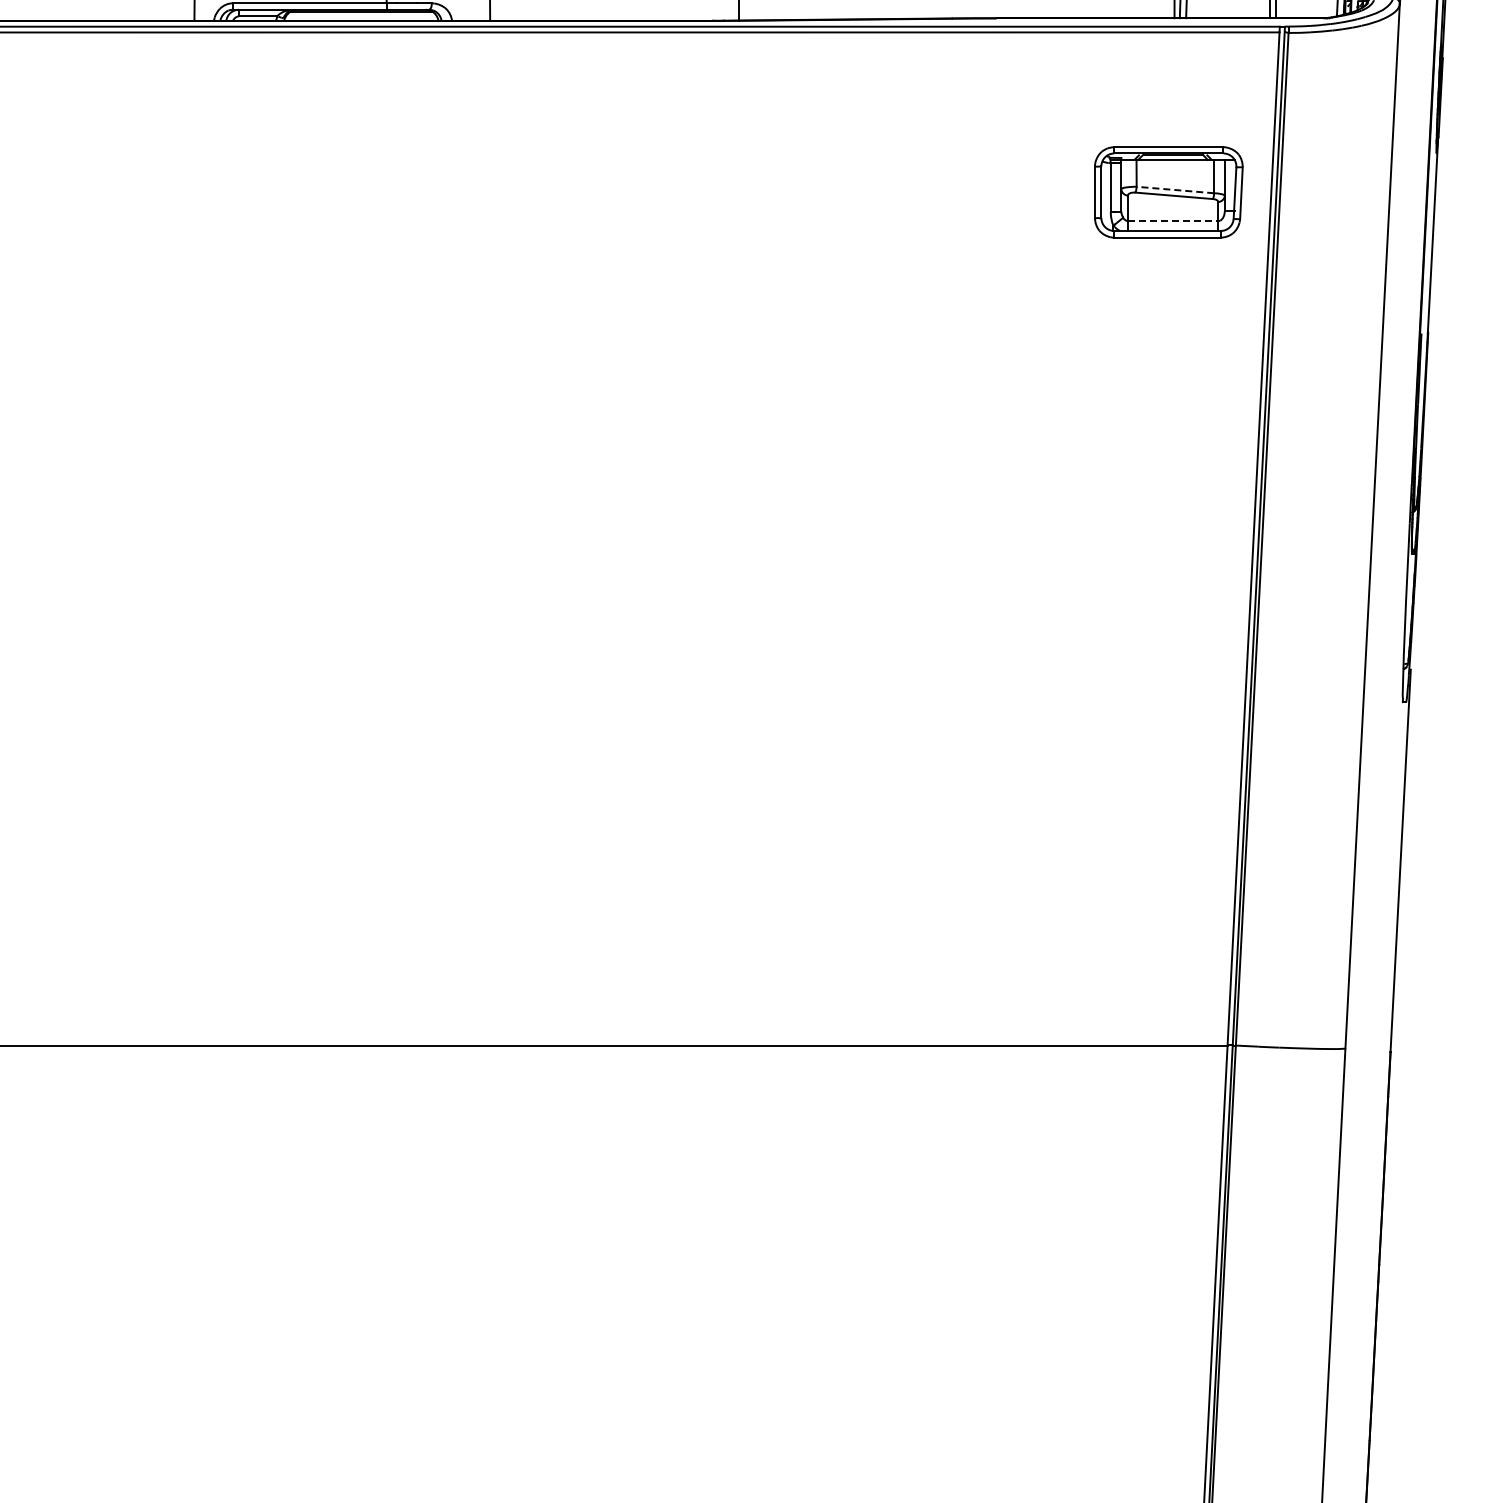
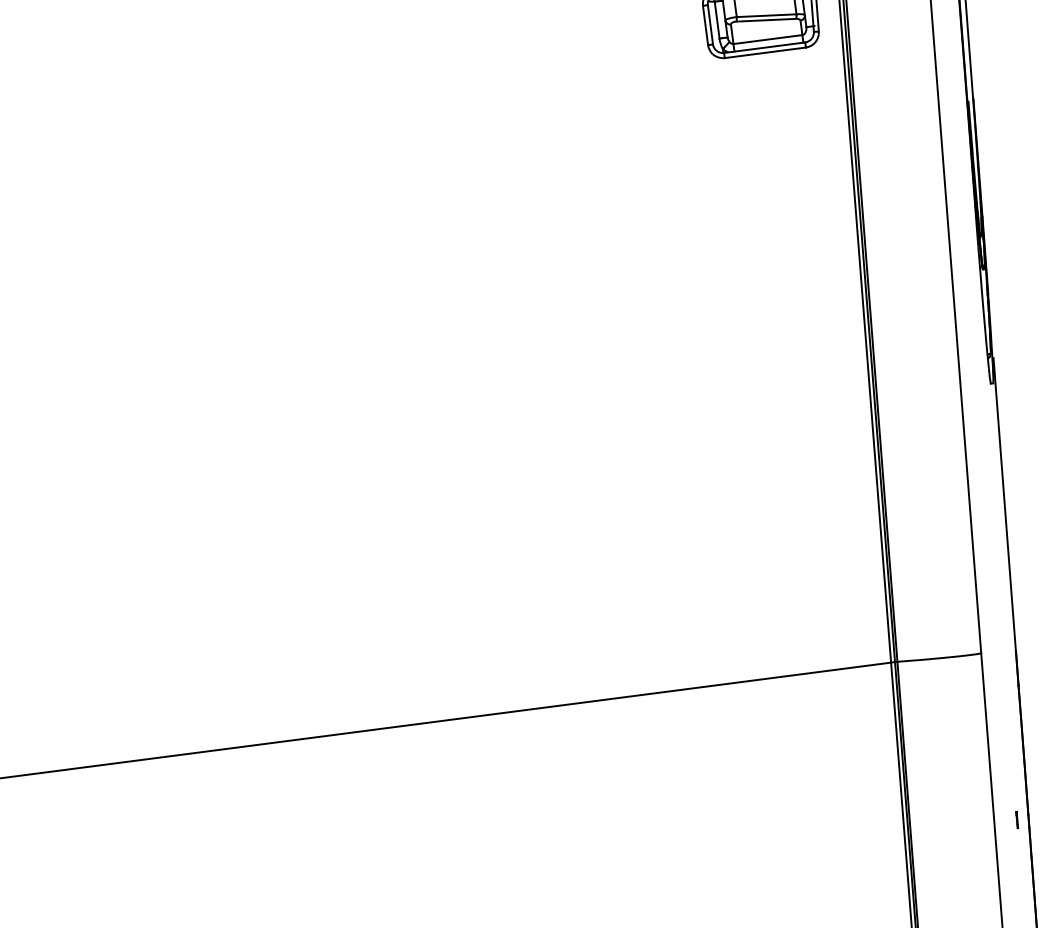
line: (1175, 190) -> (766, 16), dashed -> solid
line: (1173, 221) -> (768, 39), dashed -> solid
line: (1363, 1269) -> (1016, 819), added

